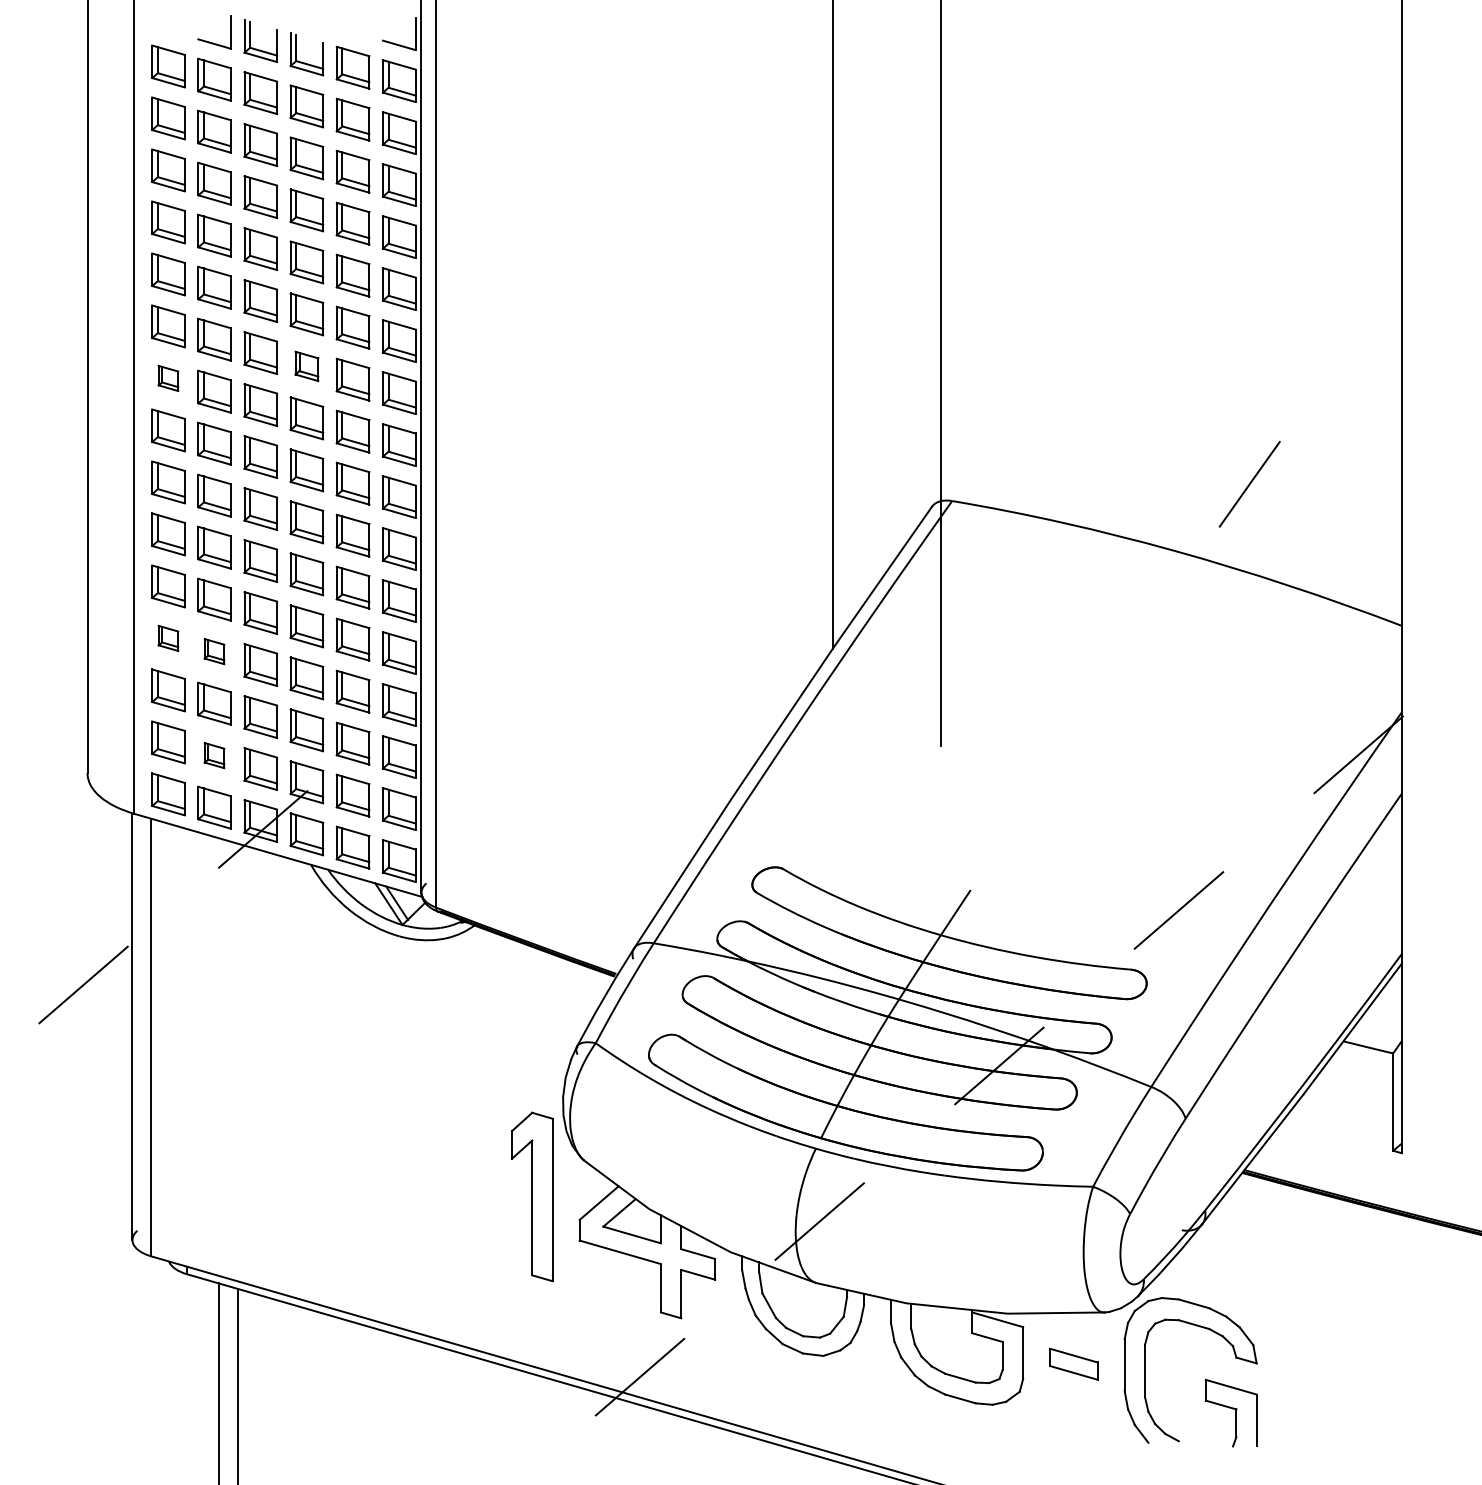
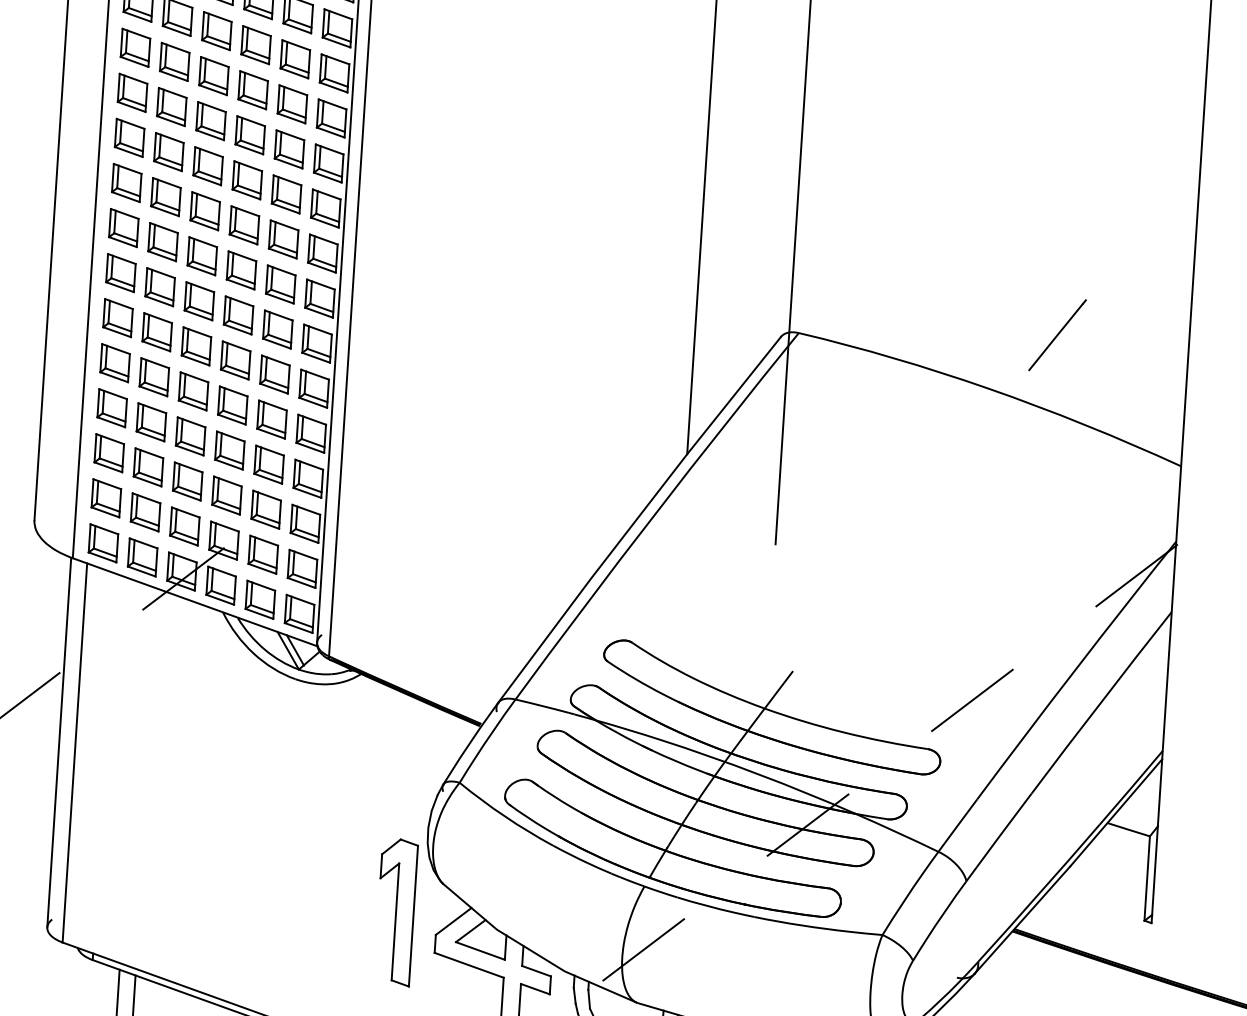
part: (306, 366) -> (246, 180), size x1.43
part: (168, 378) -> (126, 183), size x1.67
part: (168, 638) -> (112, 408), size x1.67
part: (214, 651) -> (151, 422), size x1.67
part: (214, 755) -> (145, 512), size x1.67

